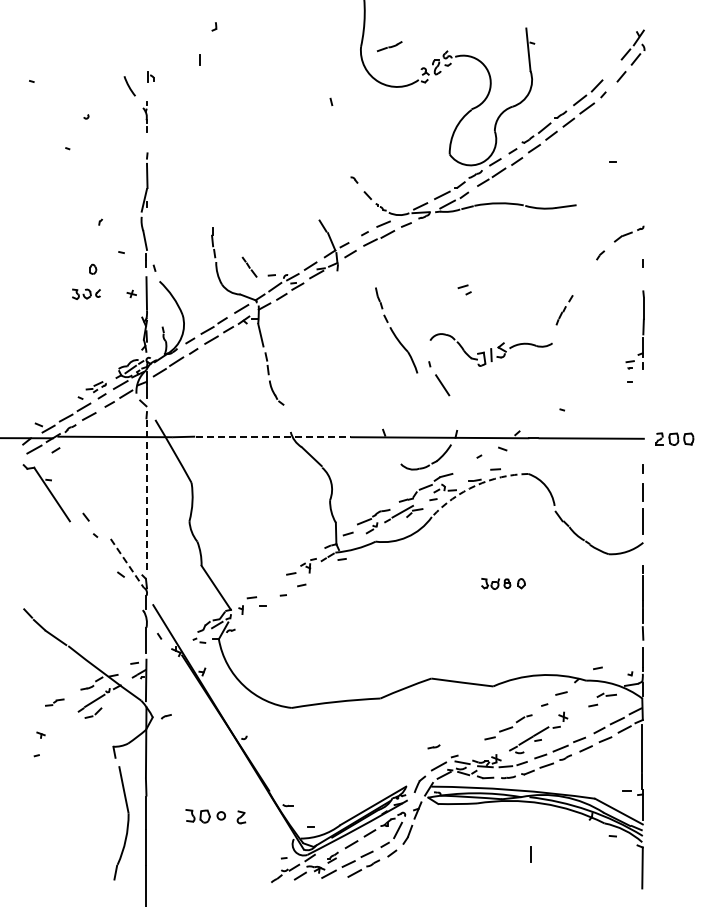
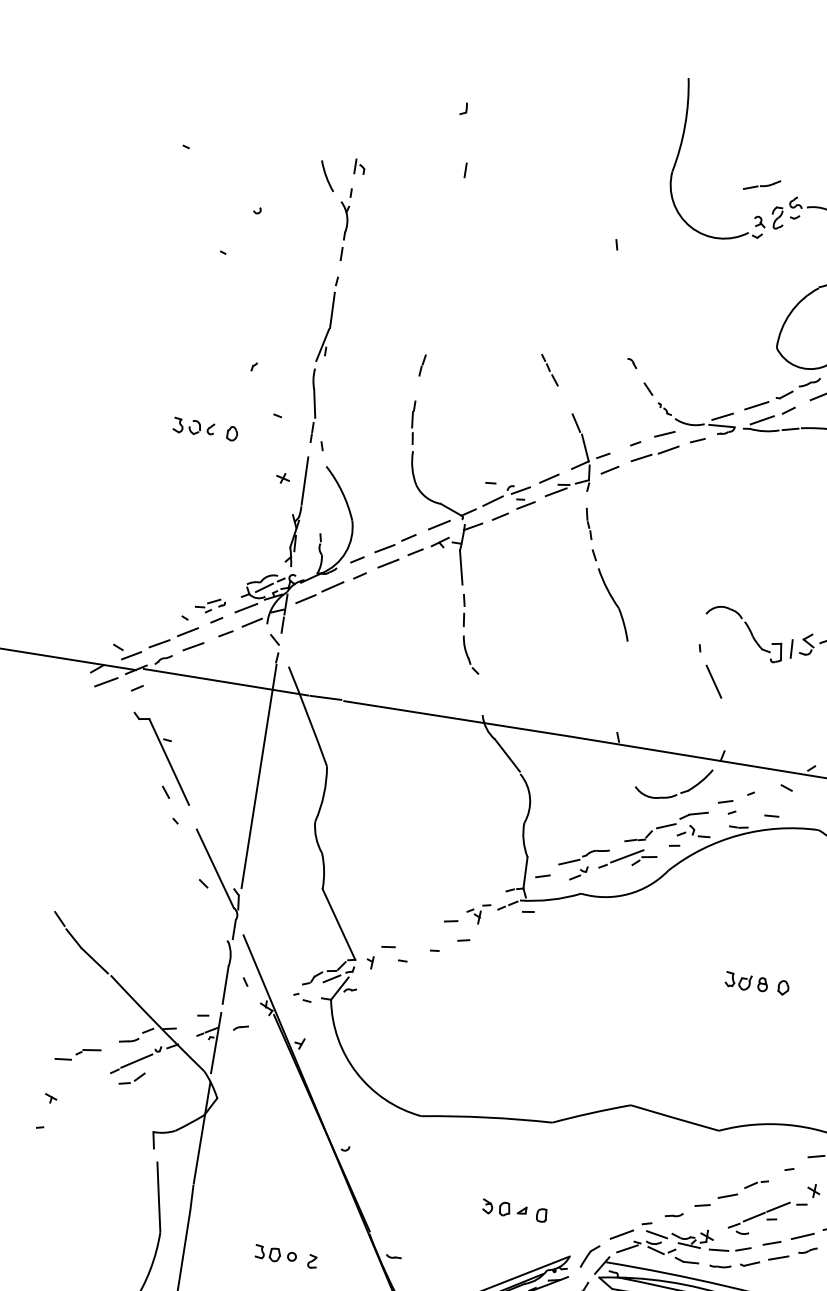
line: (389, 46) -> (761, 184), moved
line: (199, 59) -> (464, 169), moved
part: (144, 116) -> (341, 223), size x1.67
line: (213, 203) -> (422, 365), added
line: (249, 266) -> (549, 369), moved
part: (464, 289) -> (727, 806), moved
part: (86, 293) -> (194, 426), moved
part: (396, 330) -> (606, 574), moved
line: (273, 437) -> (456, 719), dashed -> solid
arc: (475, 485) -> (738, 834), dashed -> solid
part: (46, 493) -> (161, 759), moved
line: (147, 496) -> (259, 776), dashed -> solid
line: (127, 563) -> (215, 868), dashed -> solid
part: (54, 702) -> (77, 1054), size x1.67
part: (166, 716) -> (241, 1027), moved
part: (433, 746) -> (673, 1214), moved
part: (364, 761) -> (514, 1210), added
part: (215, 816) -> (285, 1256), size x0.71

